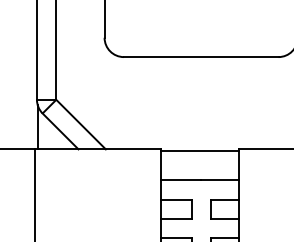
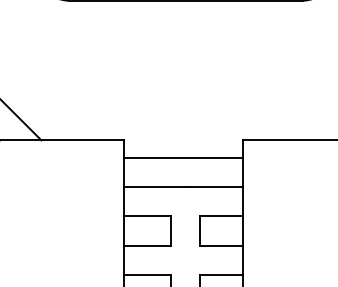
line: (199, 150) -> (183, 157), moved

